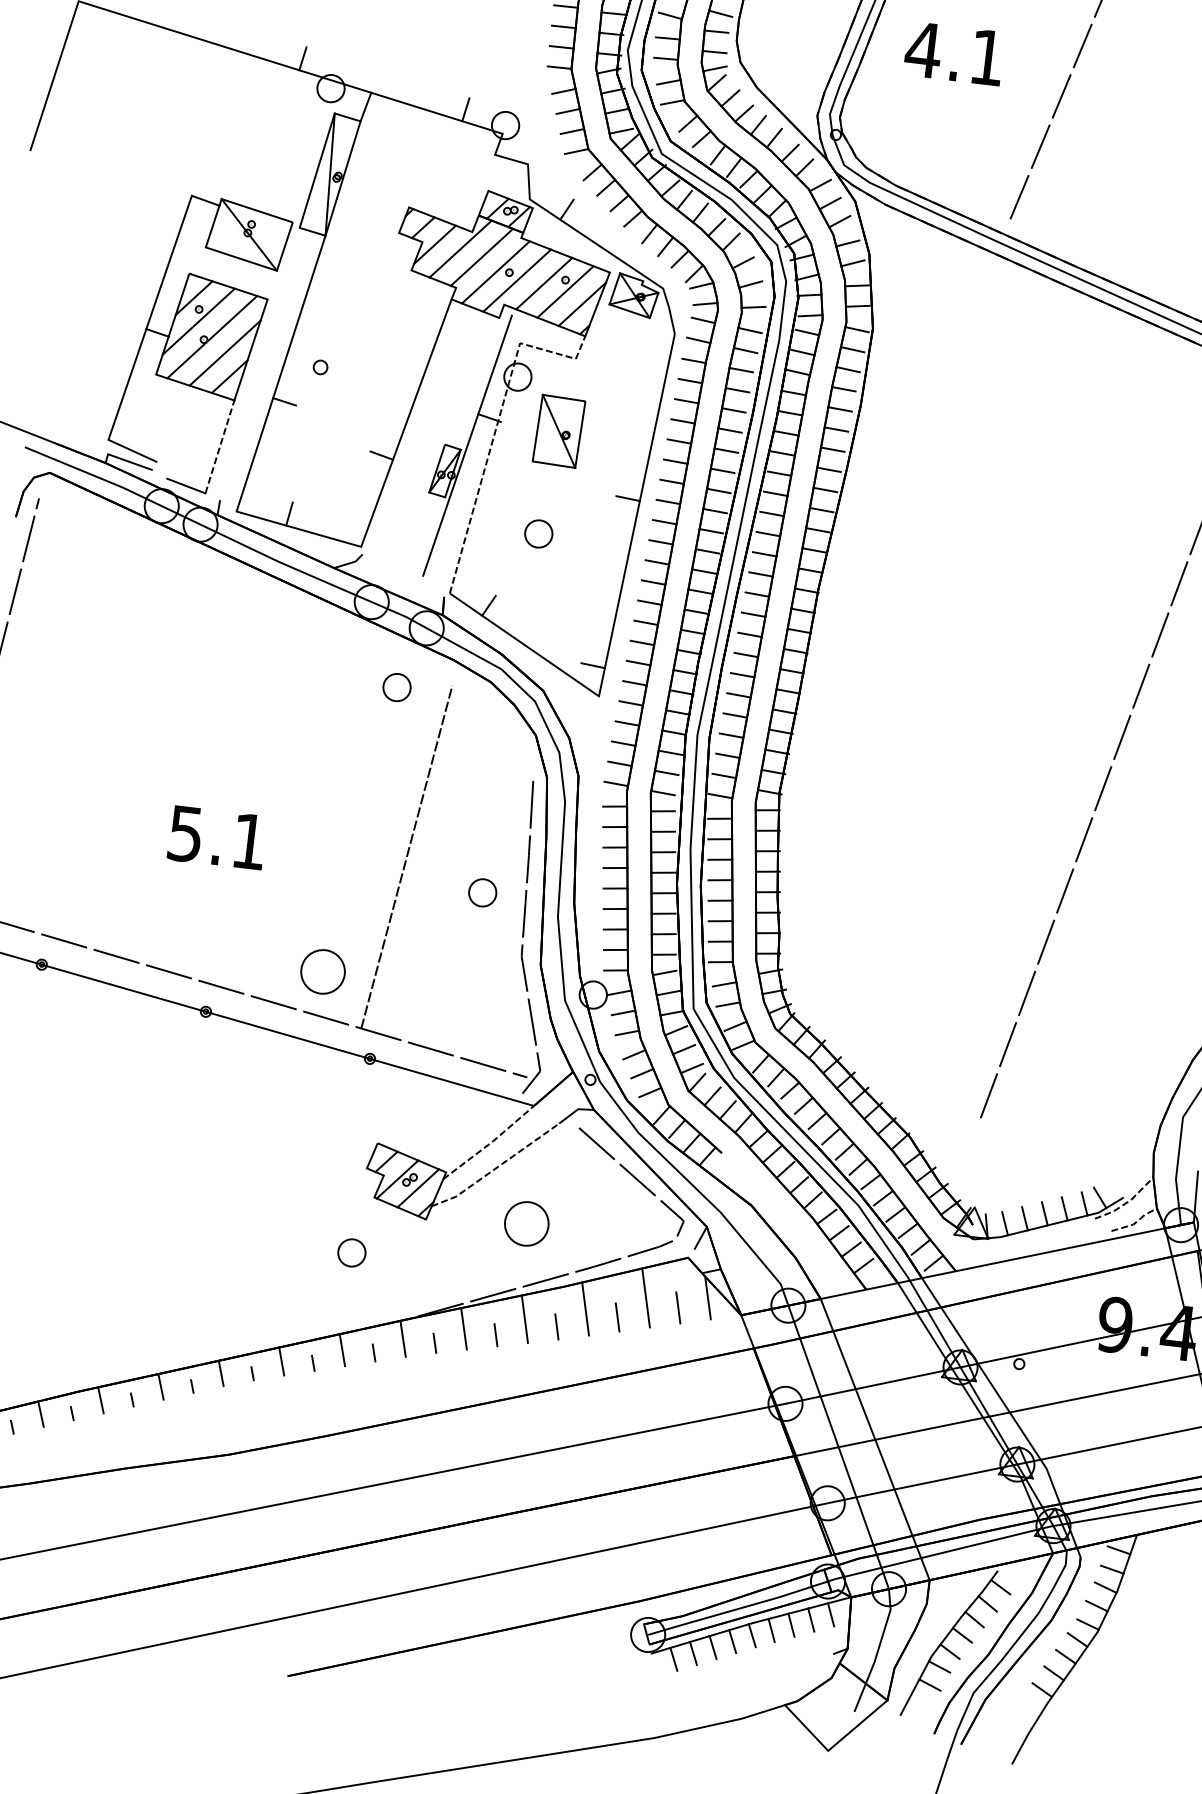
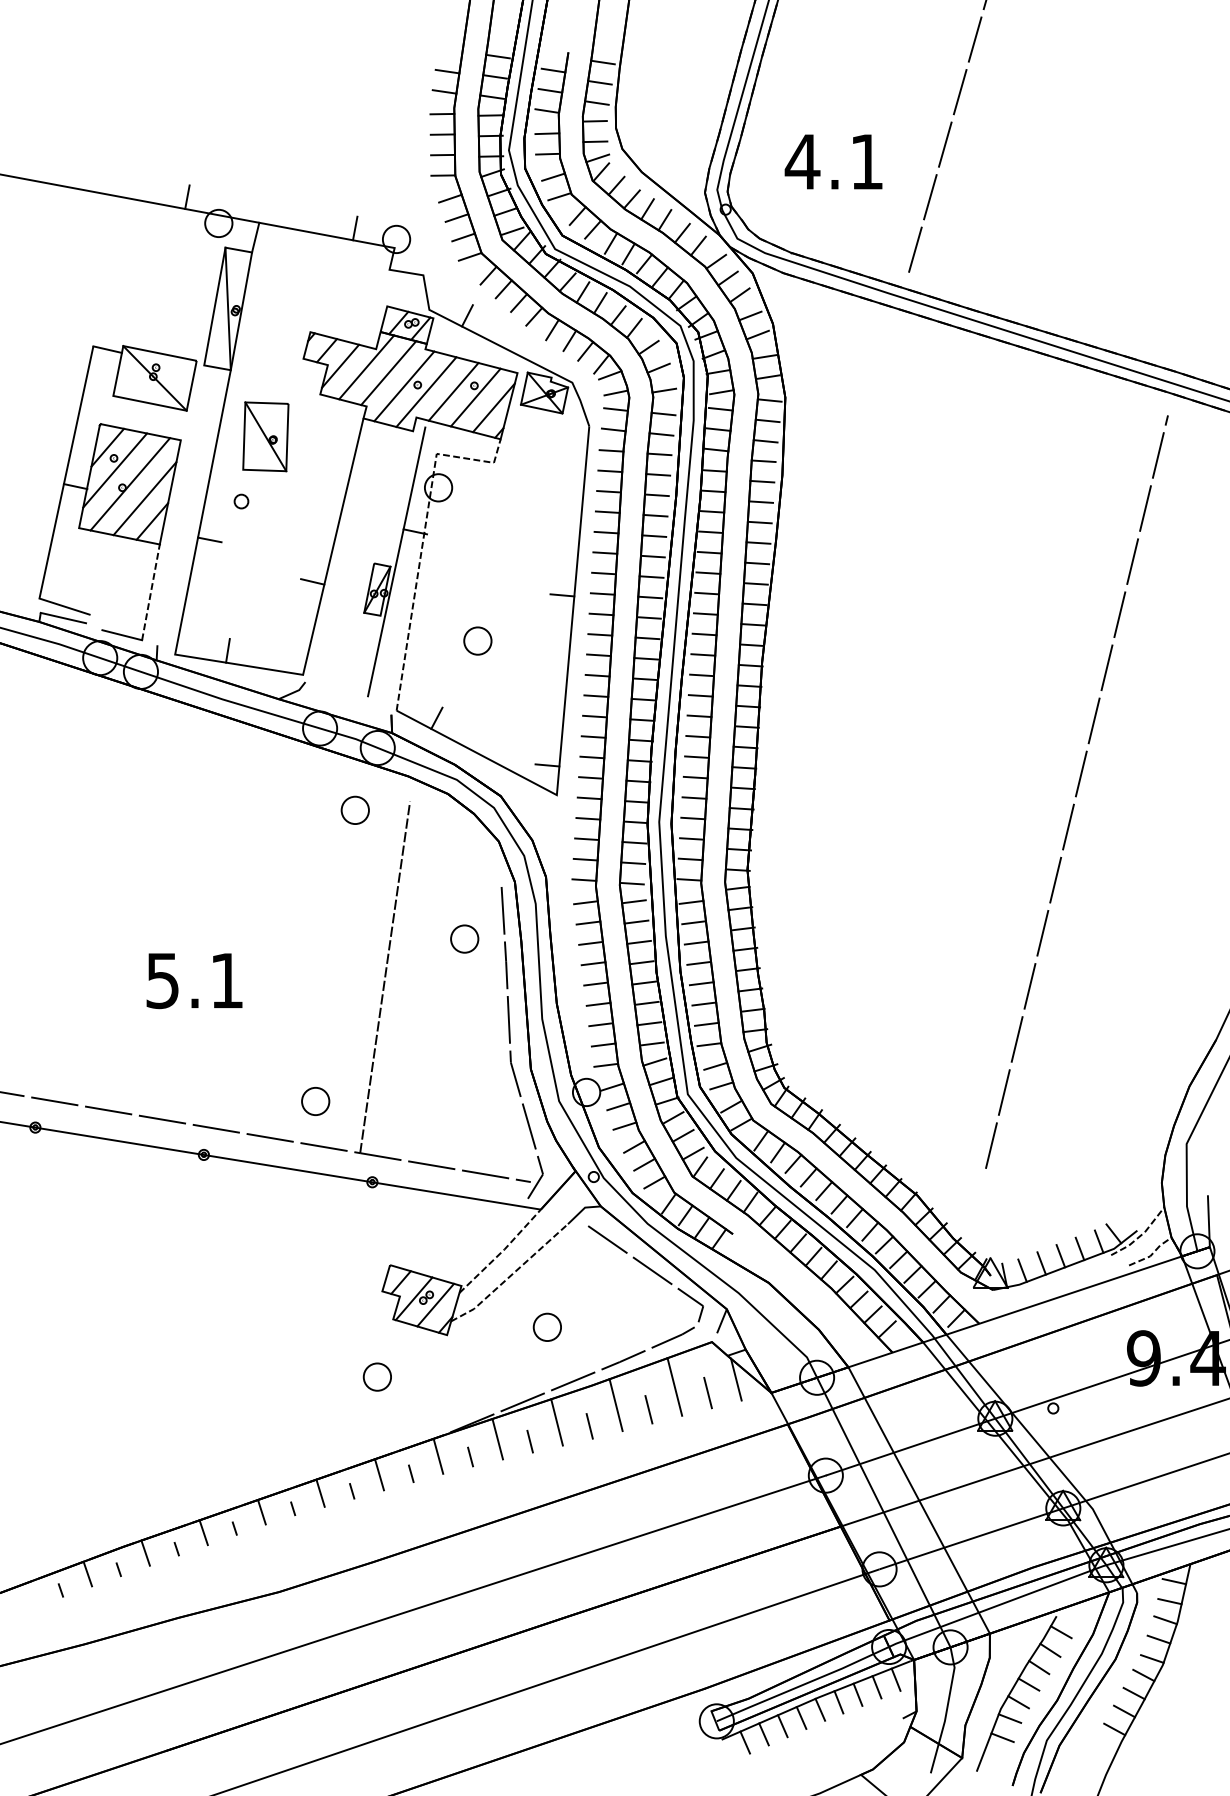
text: (954, 53) -> (833, 161), moved
part: (558, 431) -> (265, 436), moved
part: (482, 892) -> (464, 938), moved
part: (323, 971) -> (315, 1101), size x0.62
part: (525, 1222) -> (546, 1326), size x0.62

